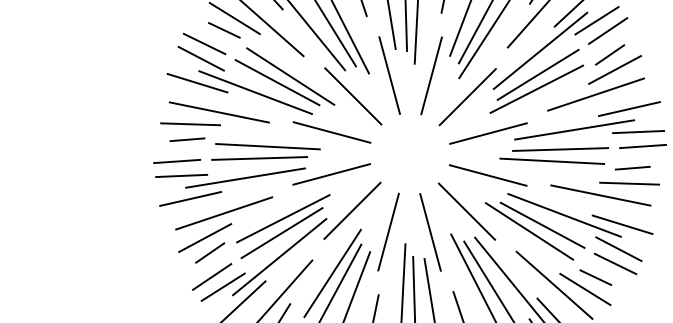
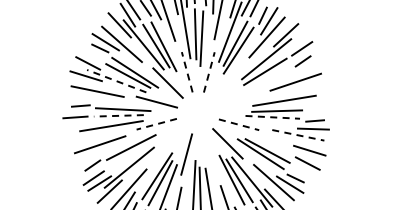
line: (595, 20) -> (295, 43), removed
line: (203, 43) -> (89, 55), removed
line: (614, 68) -> (305, 68), removed
line: (390, 76) -> (187, 72), solid -> dashed
line: (431, 76) -> (209, 72), solid -> dashed
line: (536, 89) -> (264, 79), removed
line: (255, 93) -> (116, 81), solid -> dashed
line: (468, 96) -> (228, 83), removed
line: (629, 108) -> (313, 89), removed
line: (190, 123) -> (82, 97), removed
line: (637, 131) -> (317, 101), removed
line: (489, 133) -> (239, 102), removed
line: (643, 146) -> (320, 109), removed
line: (258, 157) -> (118, 115), solid -> dashed
line: (553, 161) -> (273, 117), solid -> dashed
line: (181, 174) -> (77, 124), removed
line: (331, 174) -> (156, 124), solid -> dashed
line: (489, 174) -> (239, 124), solid -> dashed
line: (601, 195) -> (298, 135), solid -> dashed
line: (190, 197) -> (82, 136), removed
line: (352, 211) -> (167, 143), removed
line: (563, 214) -> (278, 145), removed
line: (281, 231) -> (130, 154), removed
line: (430, 231) -> (208, 154), removed
line: (203, 237) -> (89, 157), removed
line: (614, 264) -> (305, 171), removed

